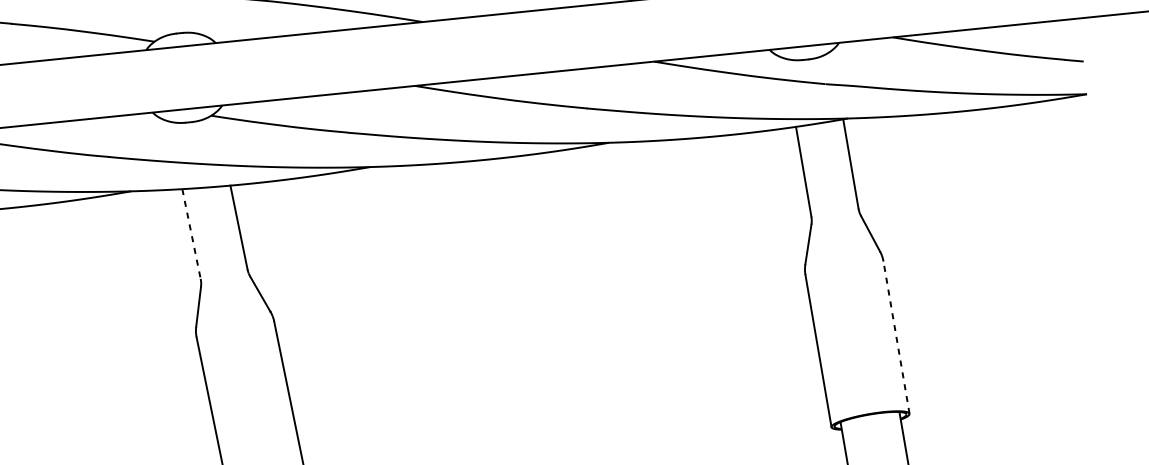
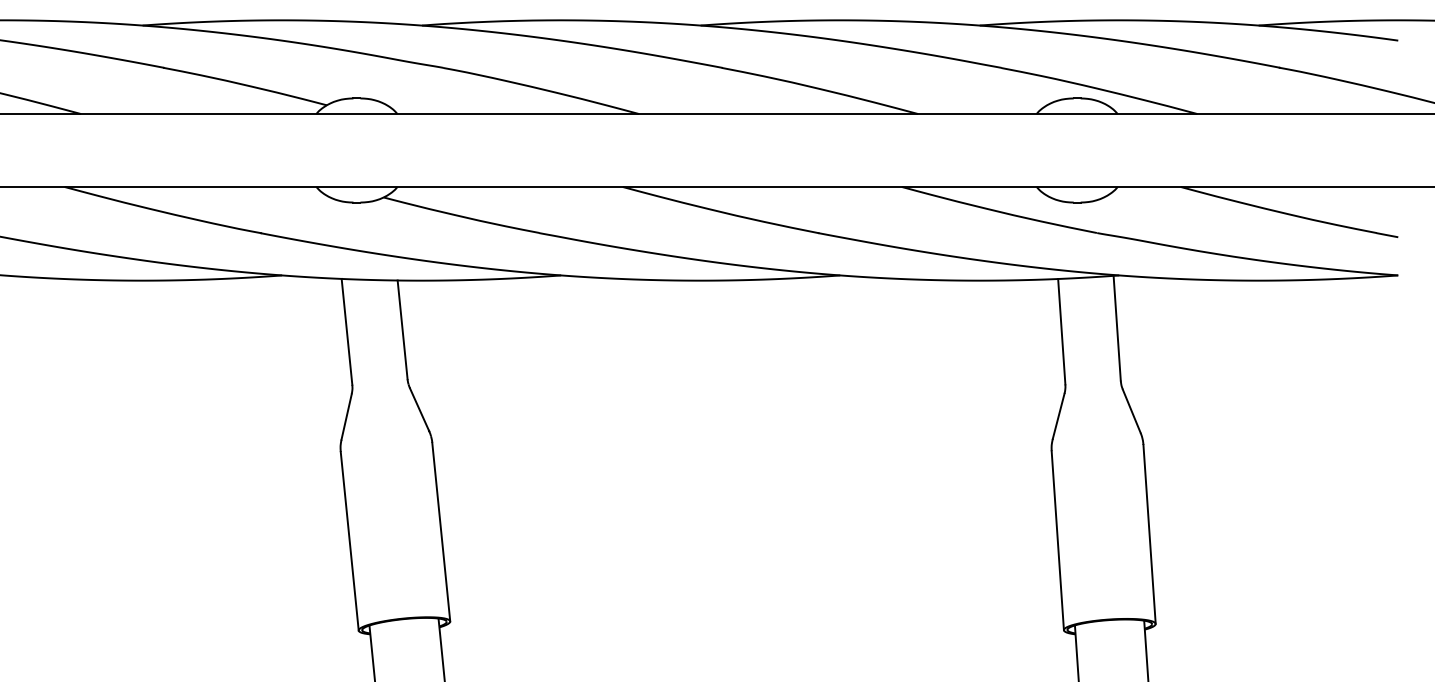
line: (192, 234) -> (347, 332), dashed -> solid
line: (896, 337) -> (1149, 534), dashed -> solid

